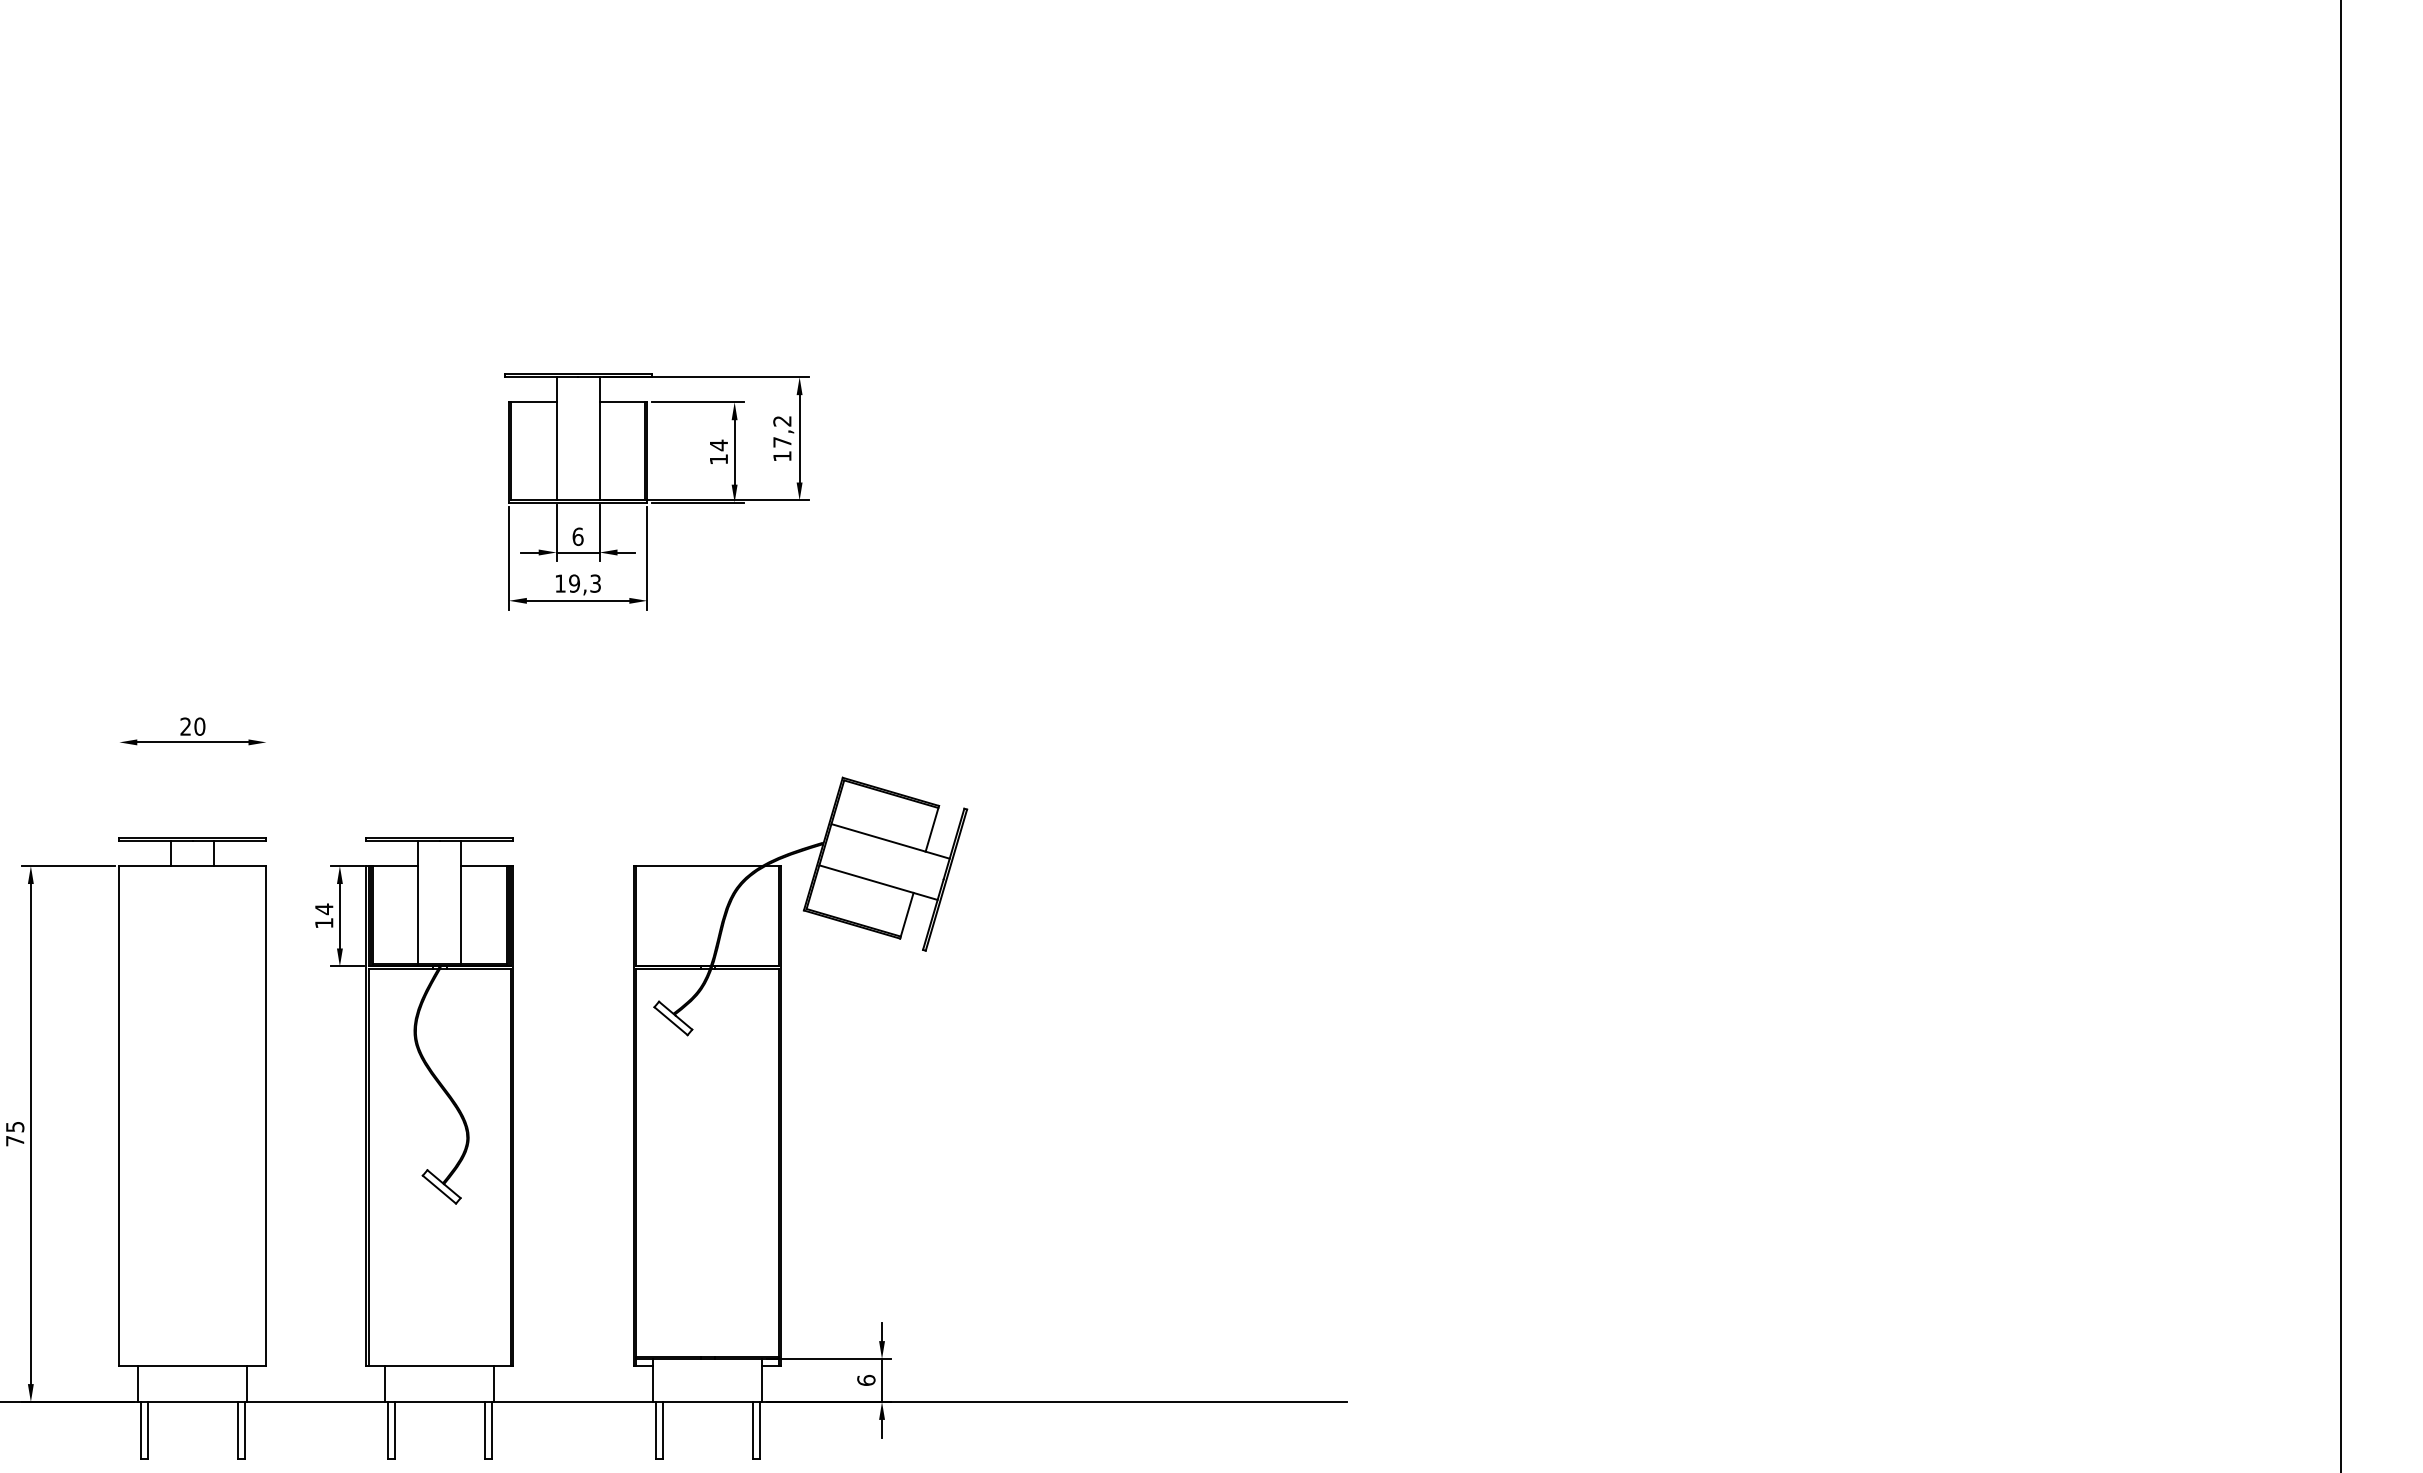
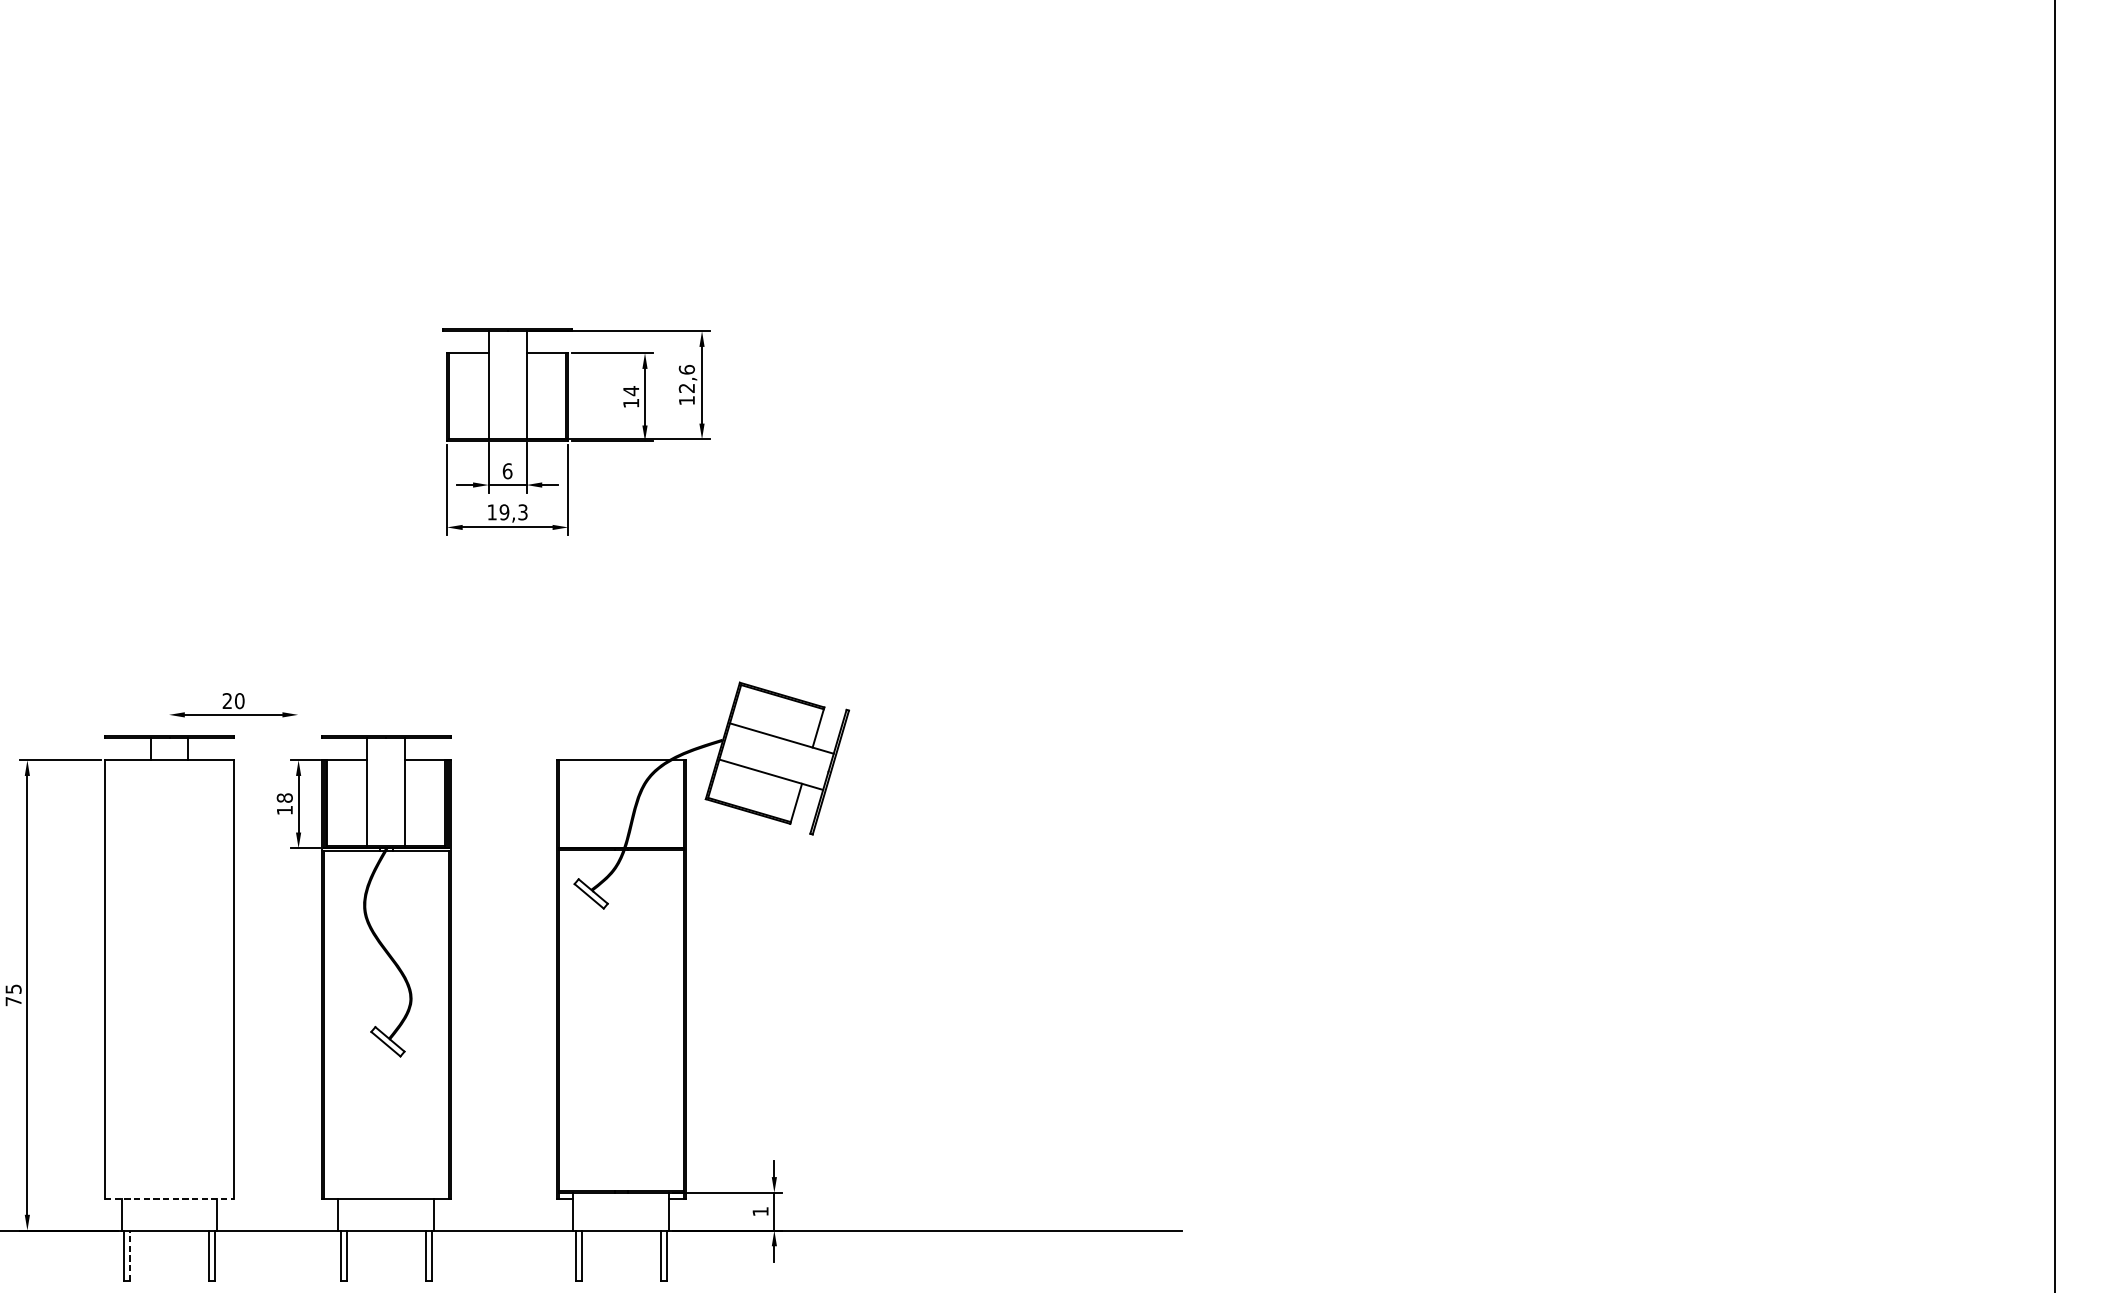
text: (782, 431) -> (687, 378), 17,2 -> 12,6
part: (192, 731) -> (233, 705), moved
text: (324, 909) -> (285, 798), 14 -> 18
line: (193, 1366) -> (170, 1199), solid -> dashed
text: (866, 1379) -> (760, 1210), 6 -> 1
line: (148, 1430) -> (130, 1255), solid -> dashed

